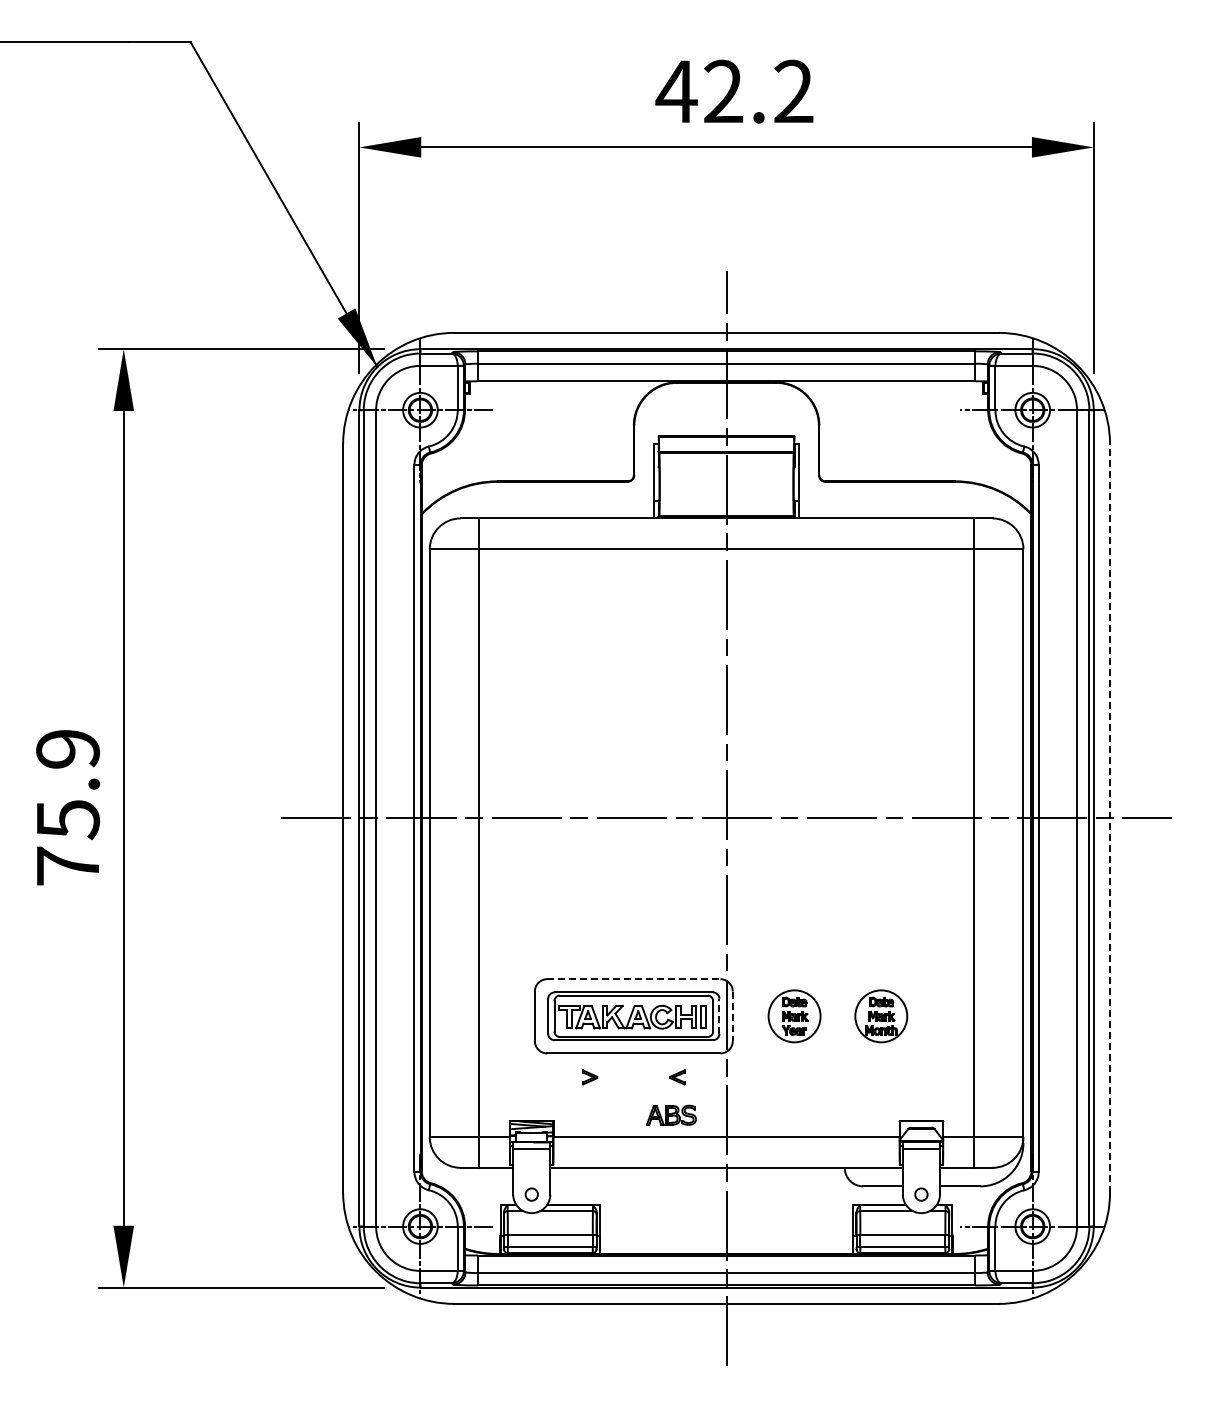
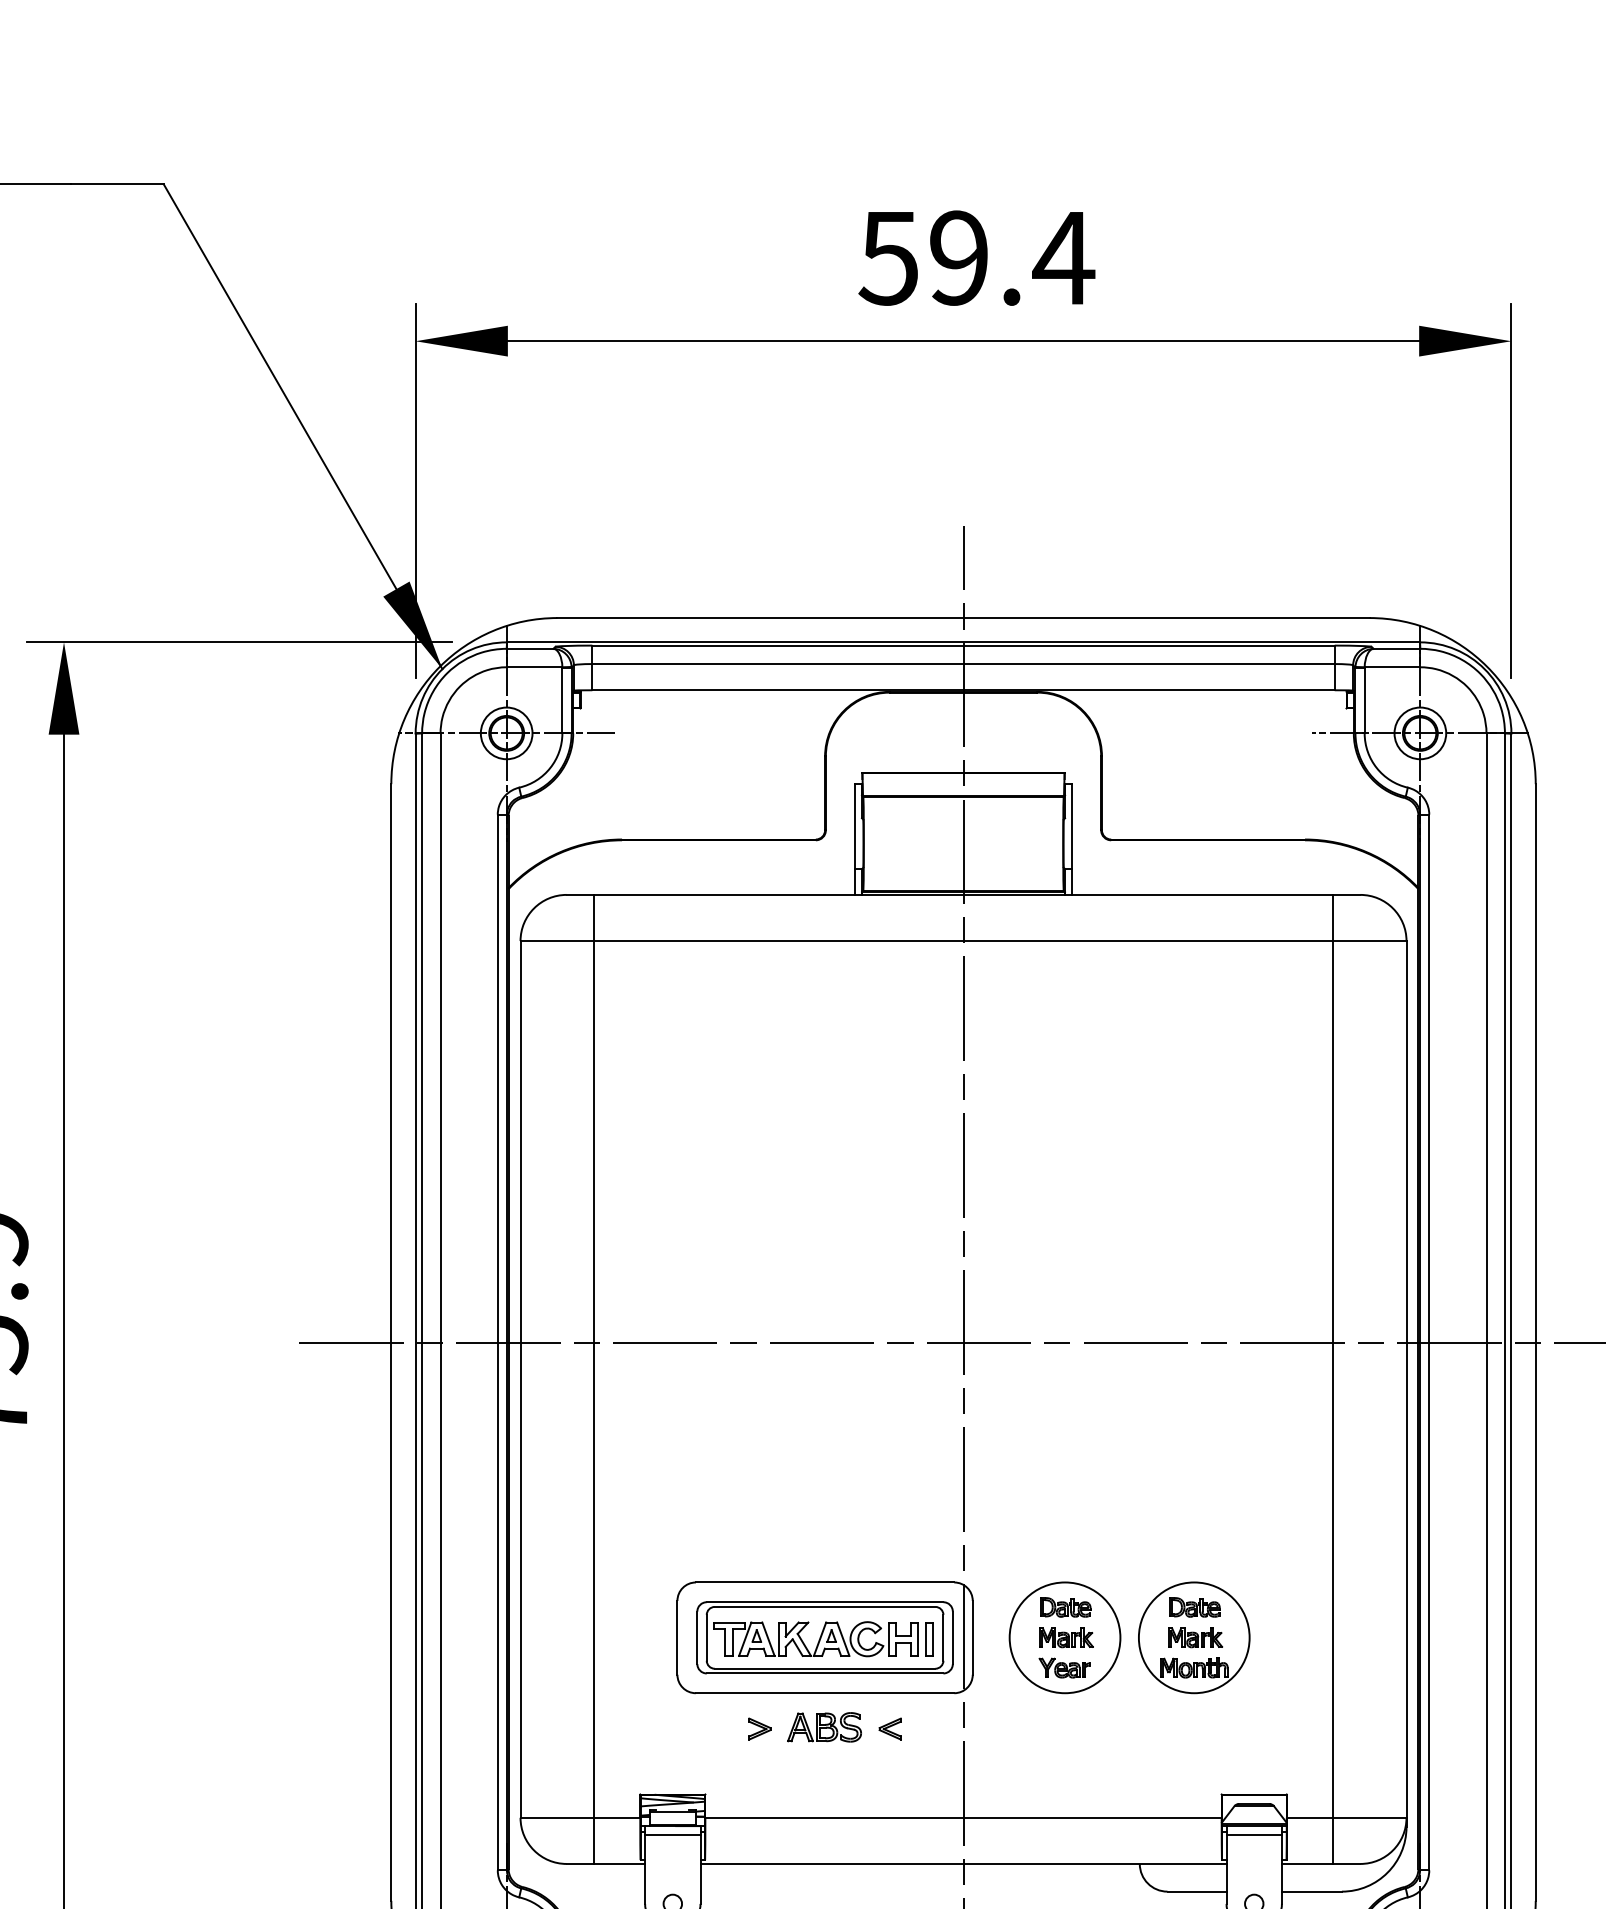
text: (734, 91) -> (975, 257), 42.2 -> 59.4
line: (1110, 817) -> (1536, 1341), dashed -> solid
line: (633, 979) -> (824, 1582), dashed -> solid
line: (719, 1016) -> (952, 1638), dashed -> solid
line: (732, 1016) -> (972, 1638), dashed -> solid
part: (794, 1016) -> (1064, 1638), size x1.43
part: (881, 1016) -> (1194, 1638), size x1.43
part: (671, 1114) -> (824, 1726), moved

